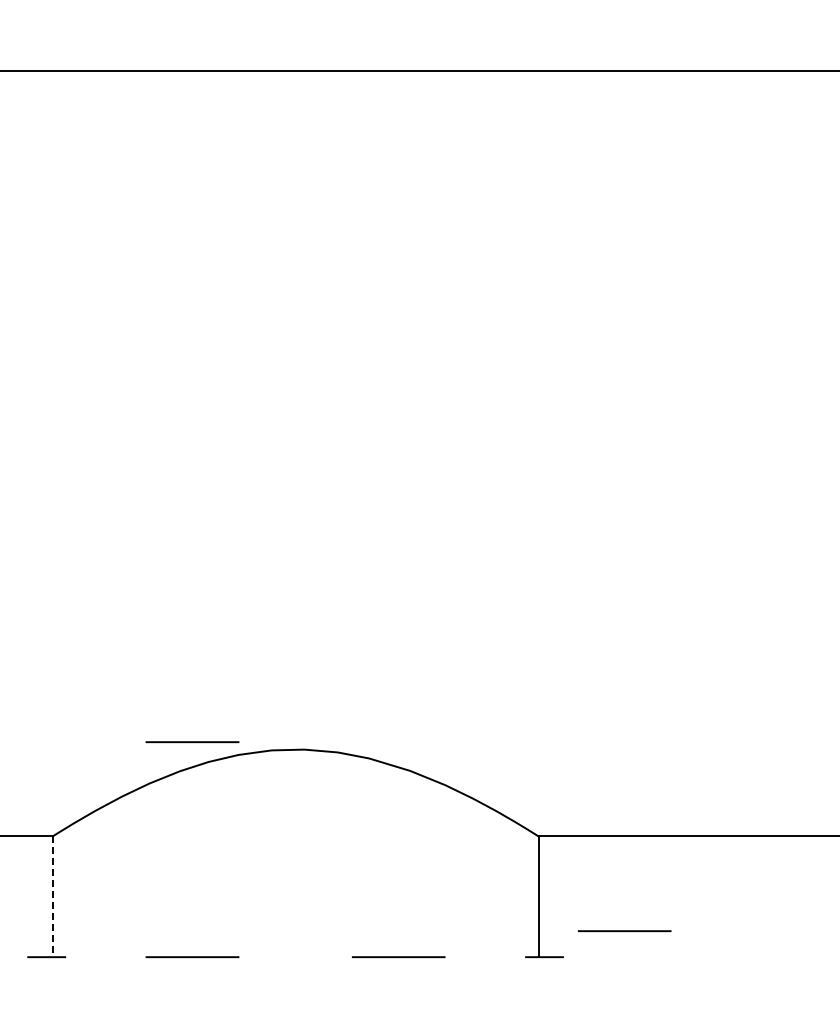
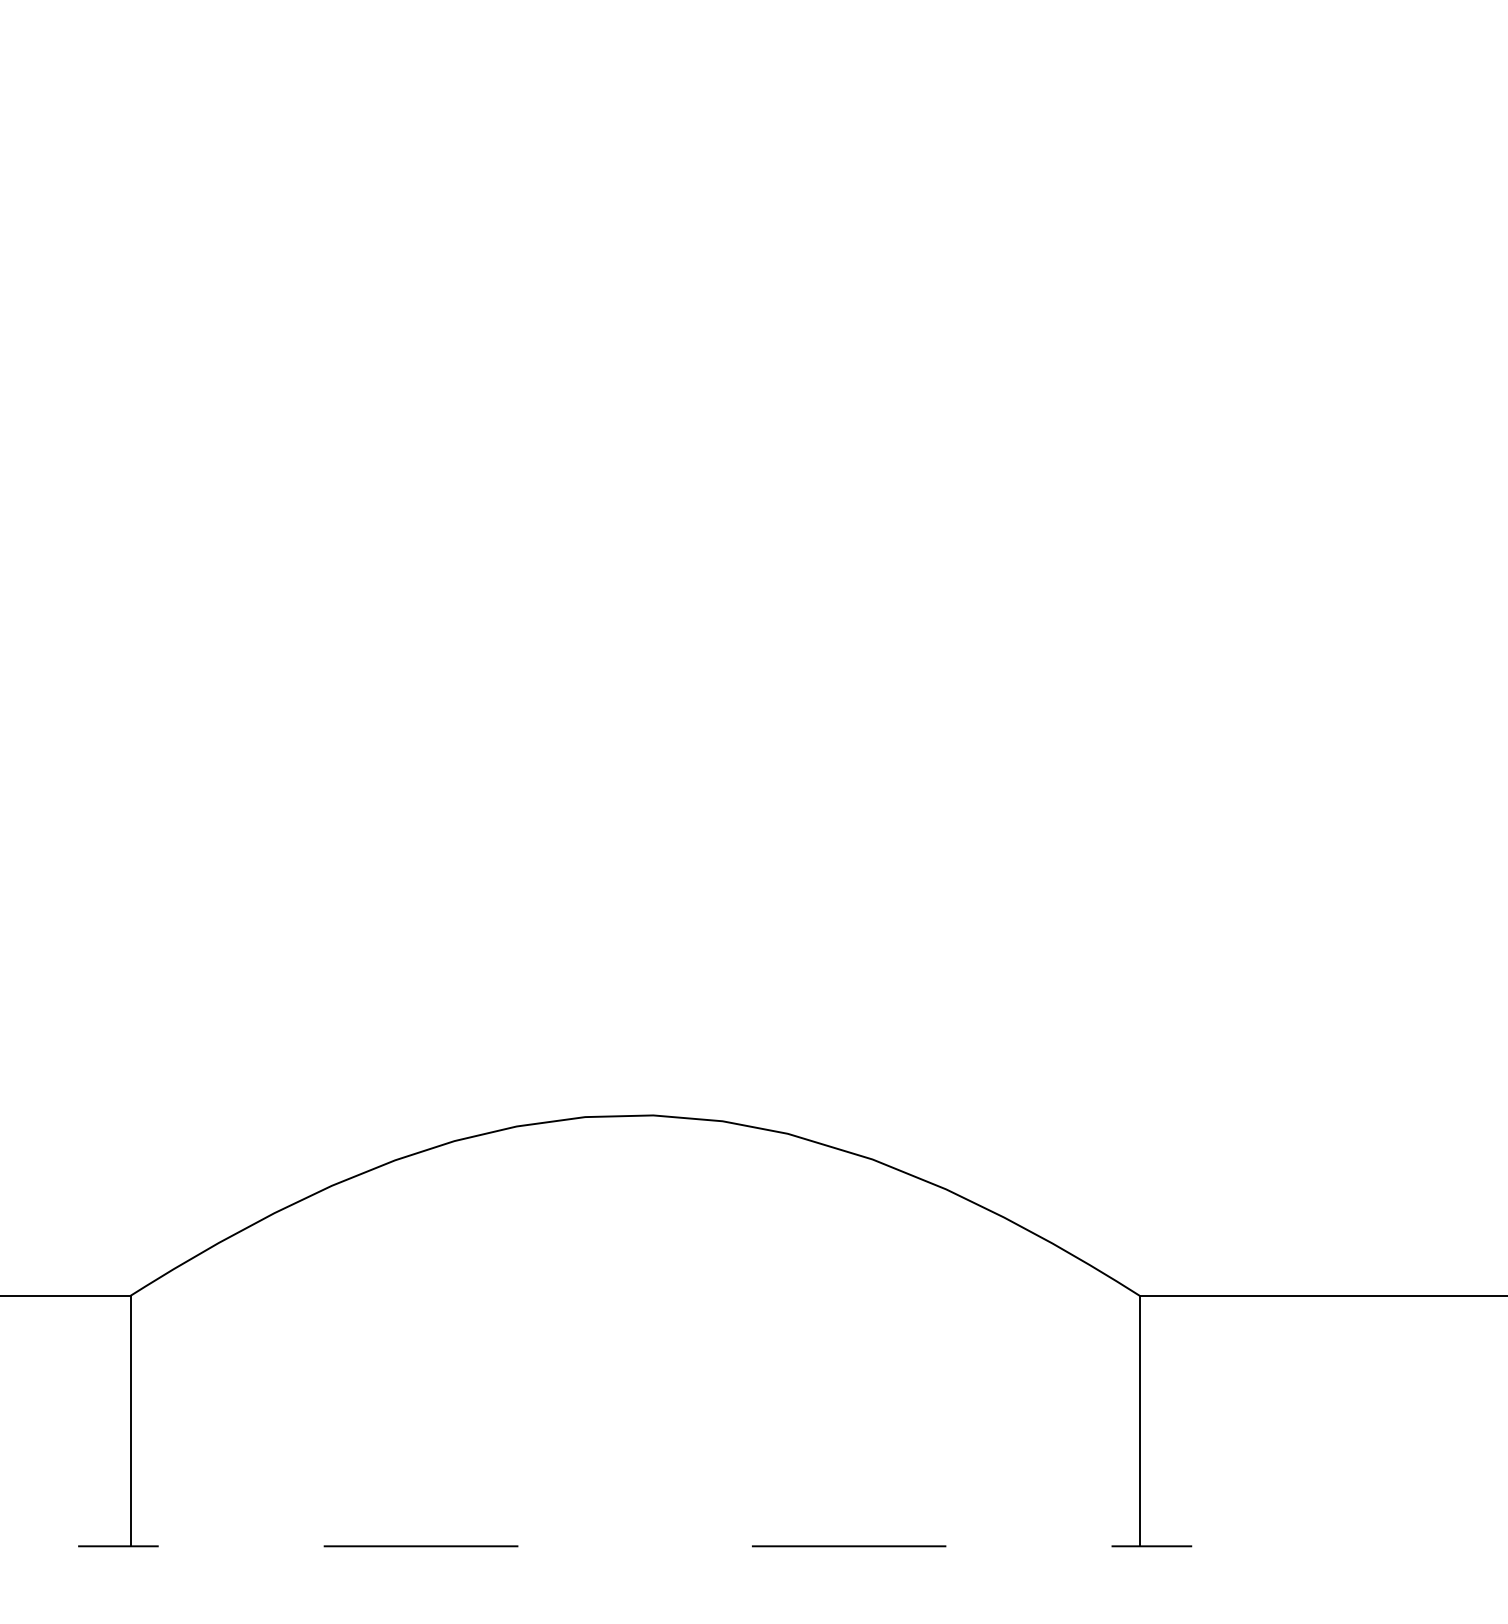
line: (192, 742) -> (421, 1100), removed
line: (52, 897) -> (130, 1422), dashed -> solid
line: (624, 931) -> (1317, 1493), removed

